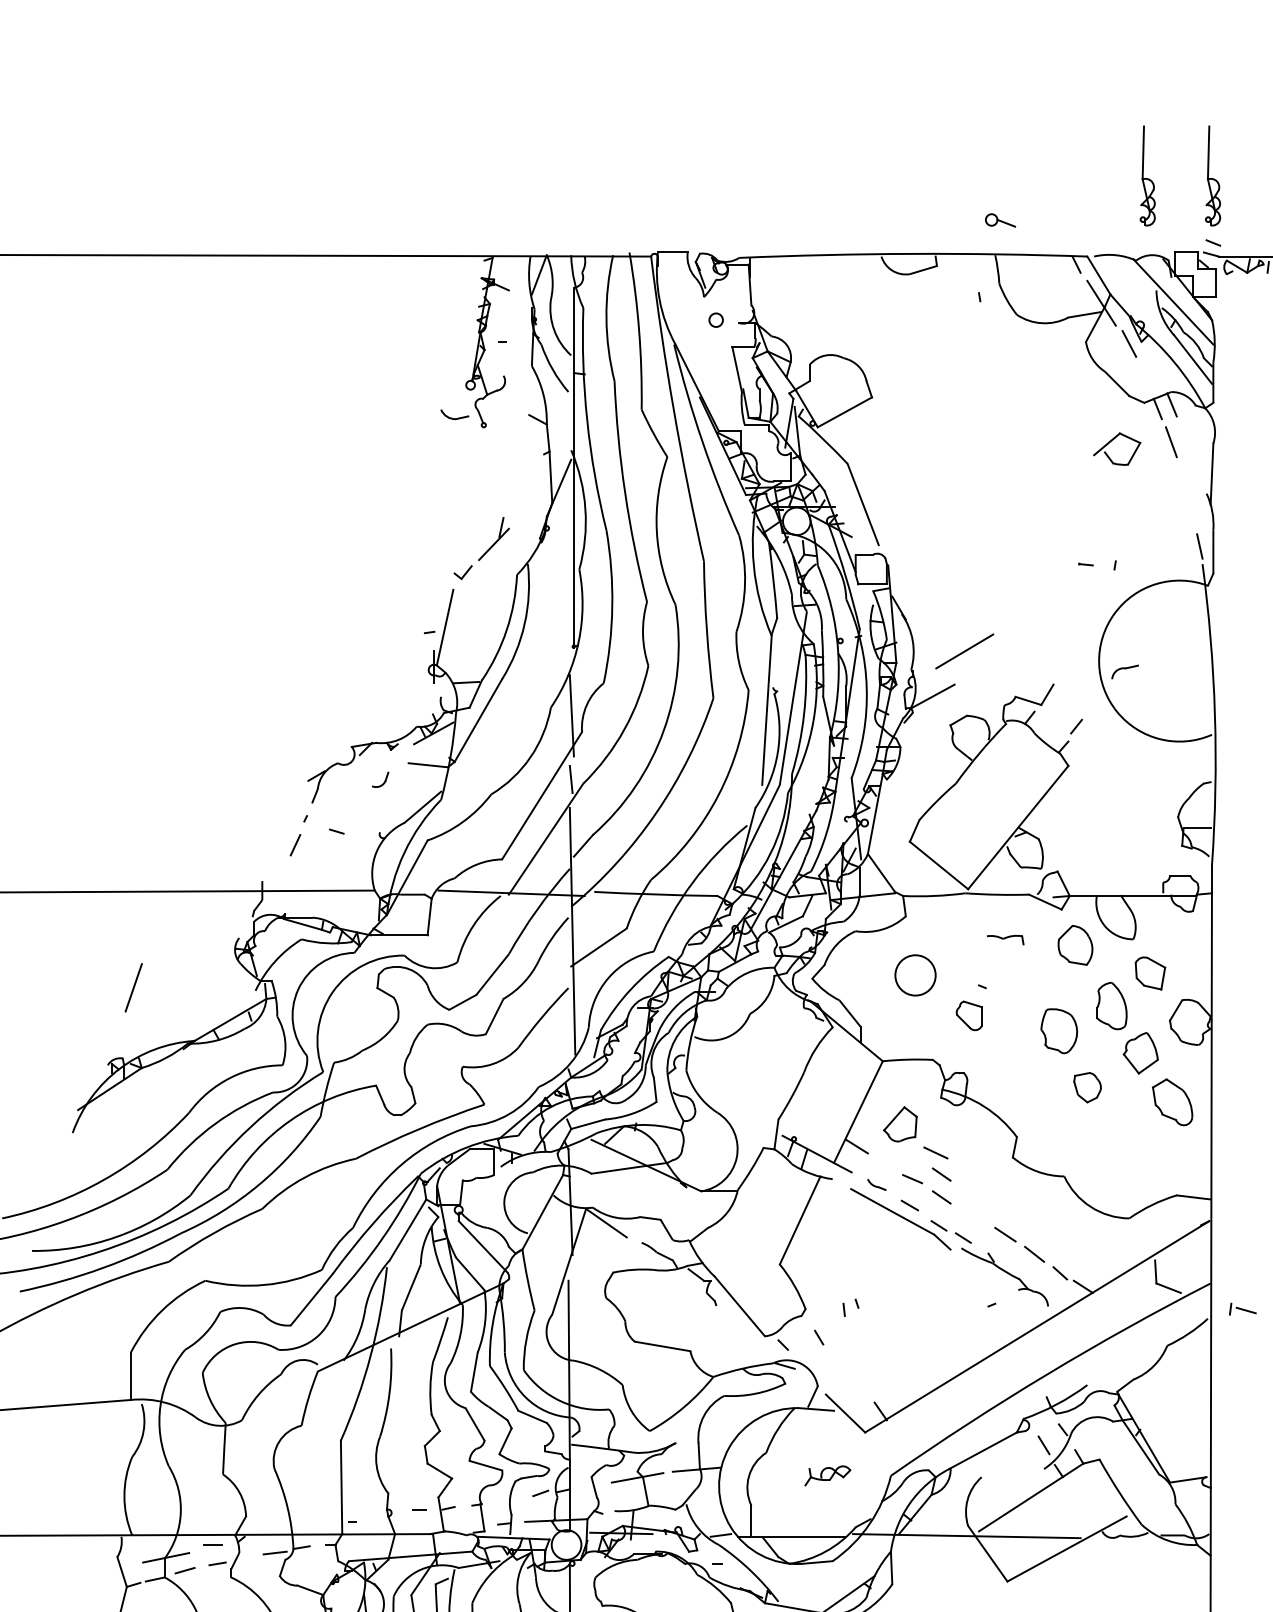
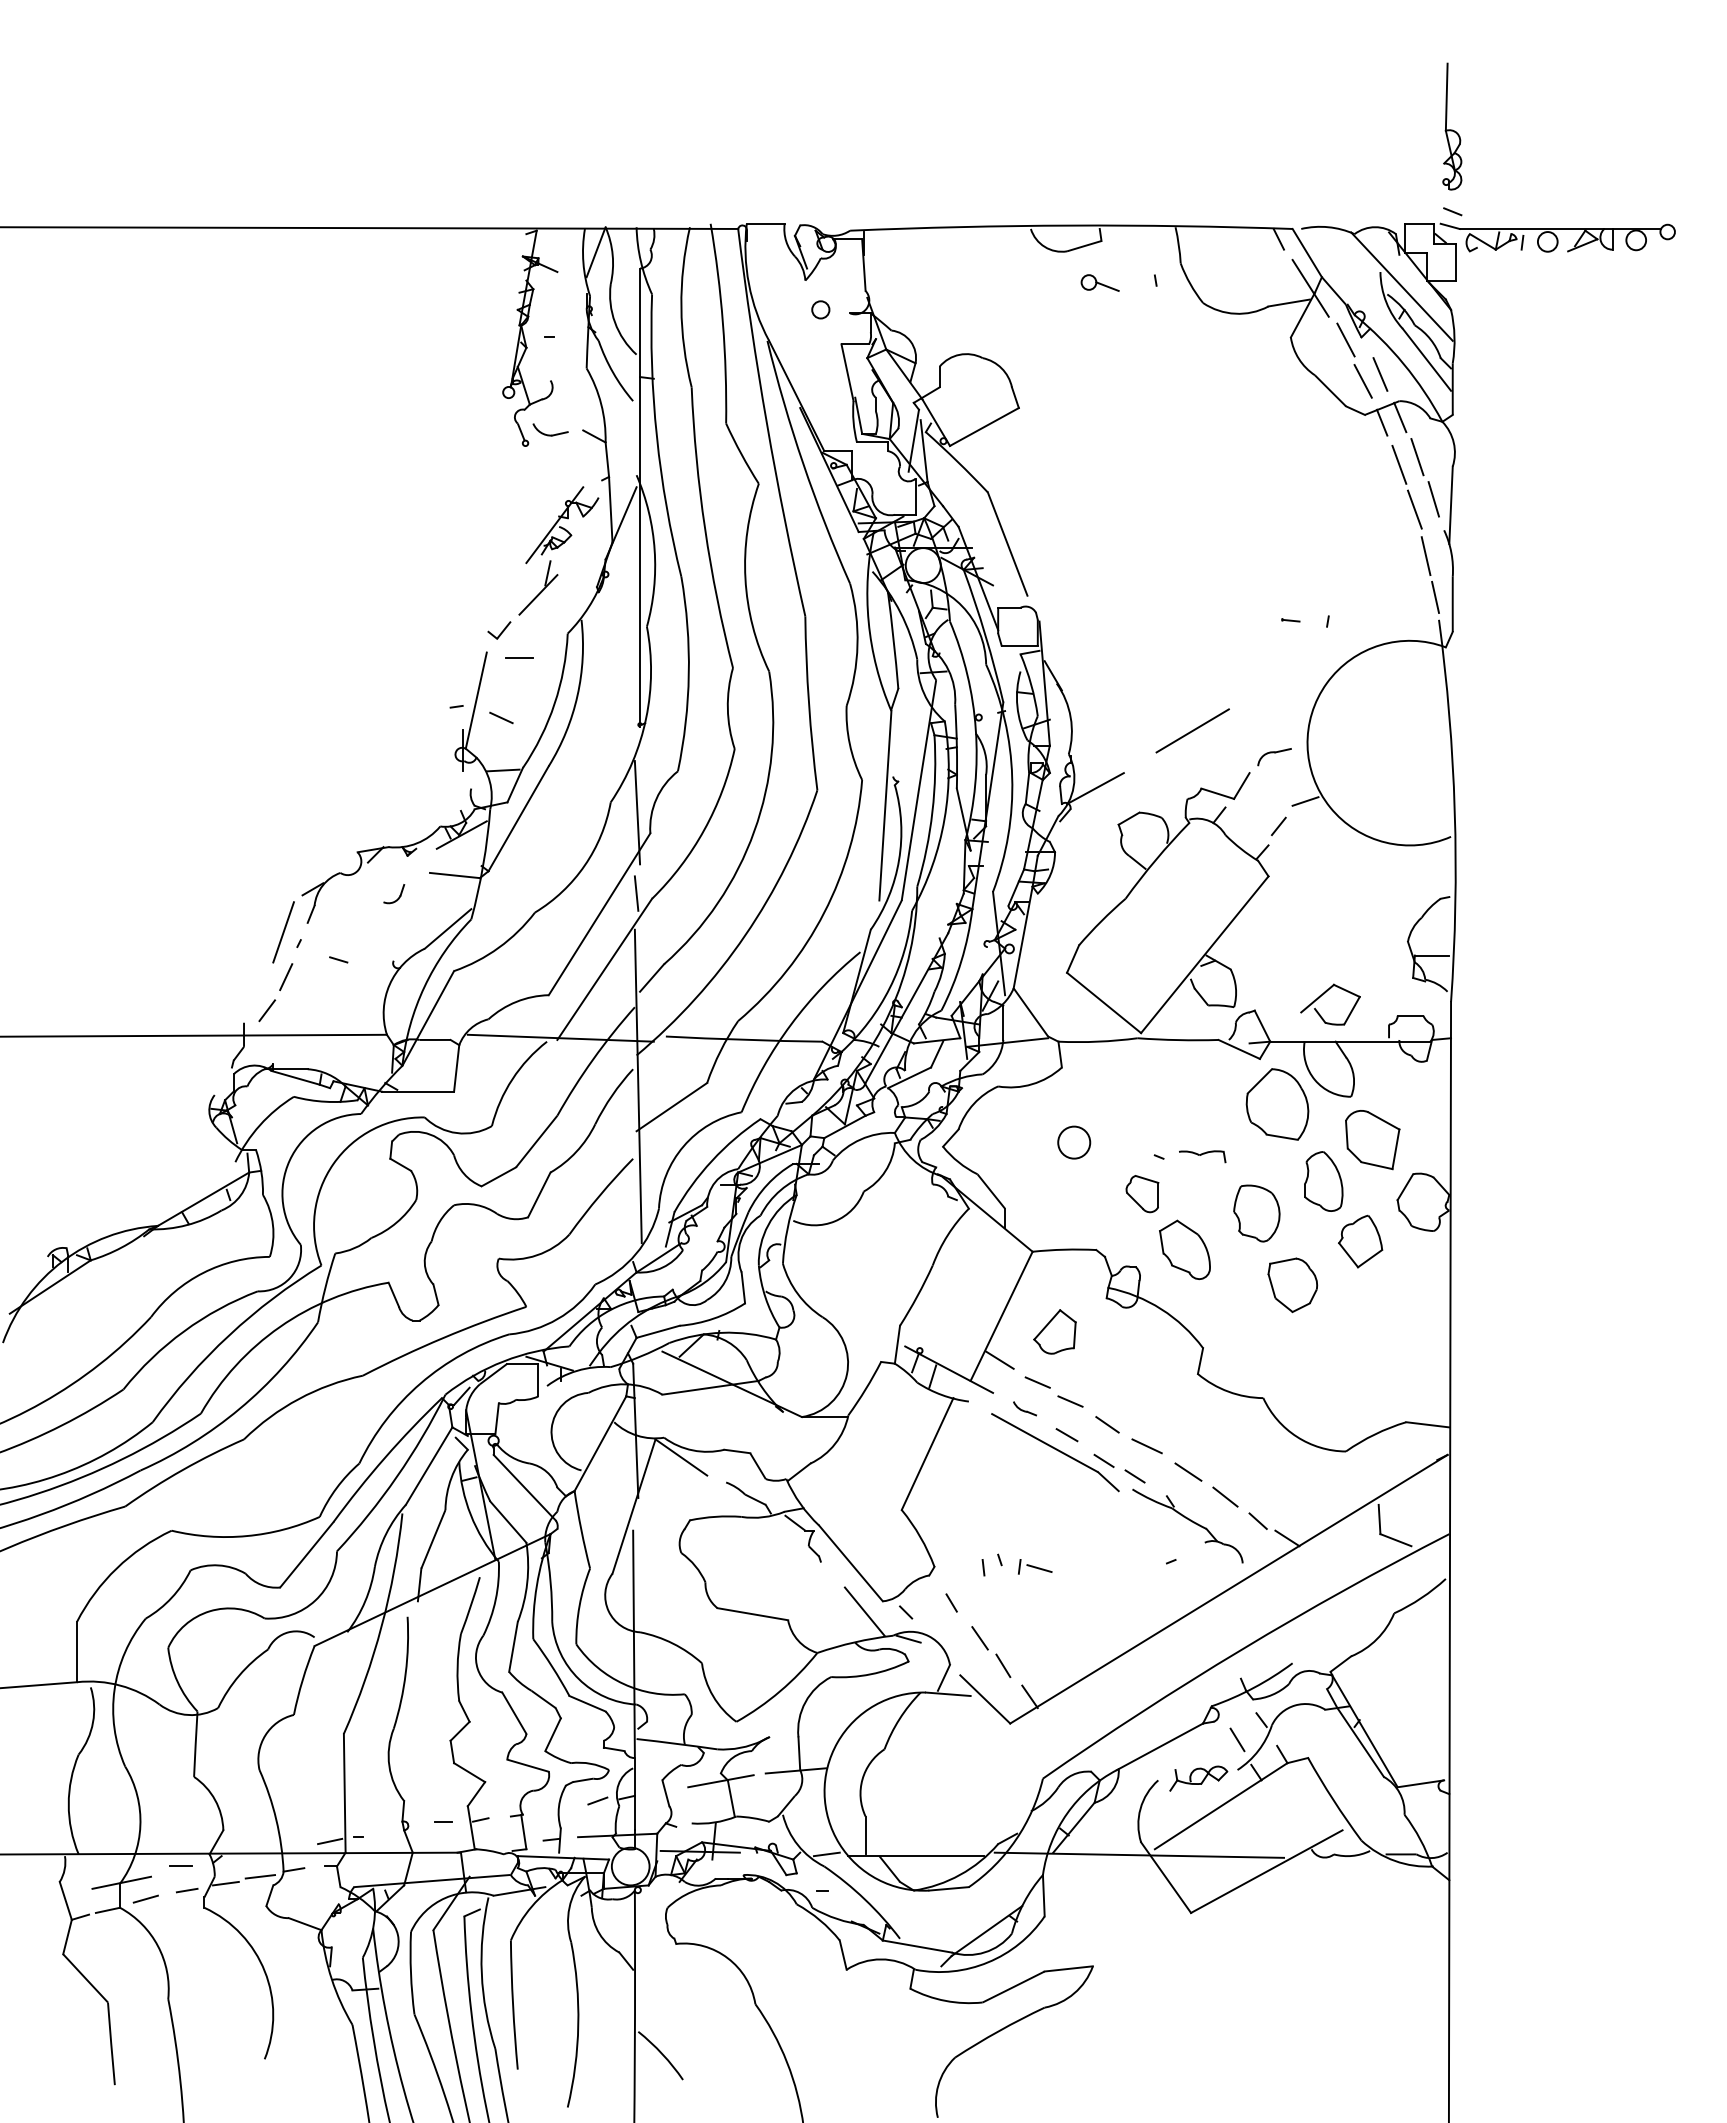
part: (1147, 175) -> (1369, 126), removed
part: (999, 219) -> (1099, 282), moved
line: (1156, 371) -> (1380, 374), added
line: (1142, 376) -> (1362, 381), added
part: (454, 414) -> (550, 429), moved
line: (1185, 436) -> (1417, 457), added
part: (1112, 441) -> (1324, 994), moved
line: (1198, 469) -> (1433, 499), added
line: (1183, 477) -> (1414, 509), added
part: (512, 489) -> (562, 525), added
line: (1191, 514) -> (1425, 556), added
line: (479, 593) -> (519, 657), added
line: (464, 640) -> (501, 717), added
line: (964, 651) -> (1192, 730), moved
part: (1125, 672) -> (1274, 757), moved
line: (1097, 707) -> (1305, 801), added
line: (280, 871) -> (267, 1010), added
part: (1005, 939) -> (1202, 1156), moved
part: (1075, 945) -> (1277, 1104), size x1.43
part: (1150, 973) -> (1372, 1140), size x1.43
circle: (915, 975) -> (1074, 1142), size x0.62
line: (133, 987) -> (283, 932), moved
part: (1087, 1087) -> (1292, 1285), size x1.43
part: (1172, 1101) -> (1184, 1249), moved
line: (935, 1153) -> (1146, 1446), moved
line: (886, 1164) -> (1037, 1382), added
line: (941, 1174) -> (1107, 1395), removed
part: (1243, 1308) -> (1035, 1566), moved
line: (750, 1344) -> (864, 1611), added
line: (841, 1365) -> (979, 1638), added
line: (859, 1386) -> (1003, 1665), added
part: (827, 1475) -> (1198, 1778), moved
line: (330, 1525) -> (330, 1841), added
line: (247, 1558) -> (225, 1883), added

